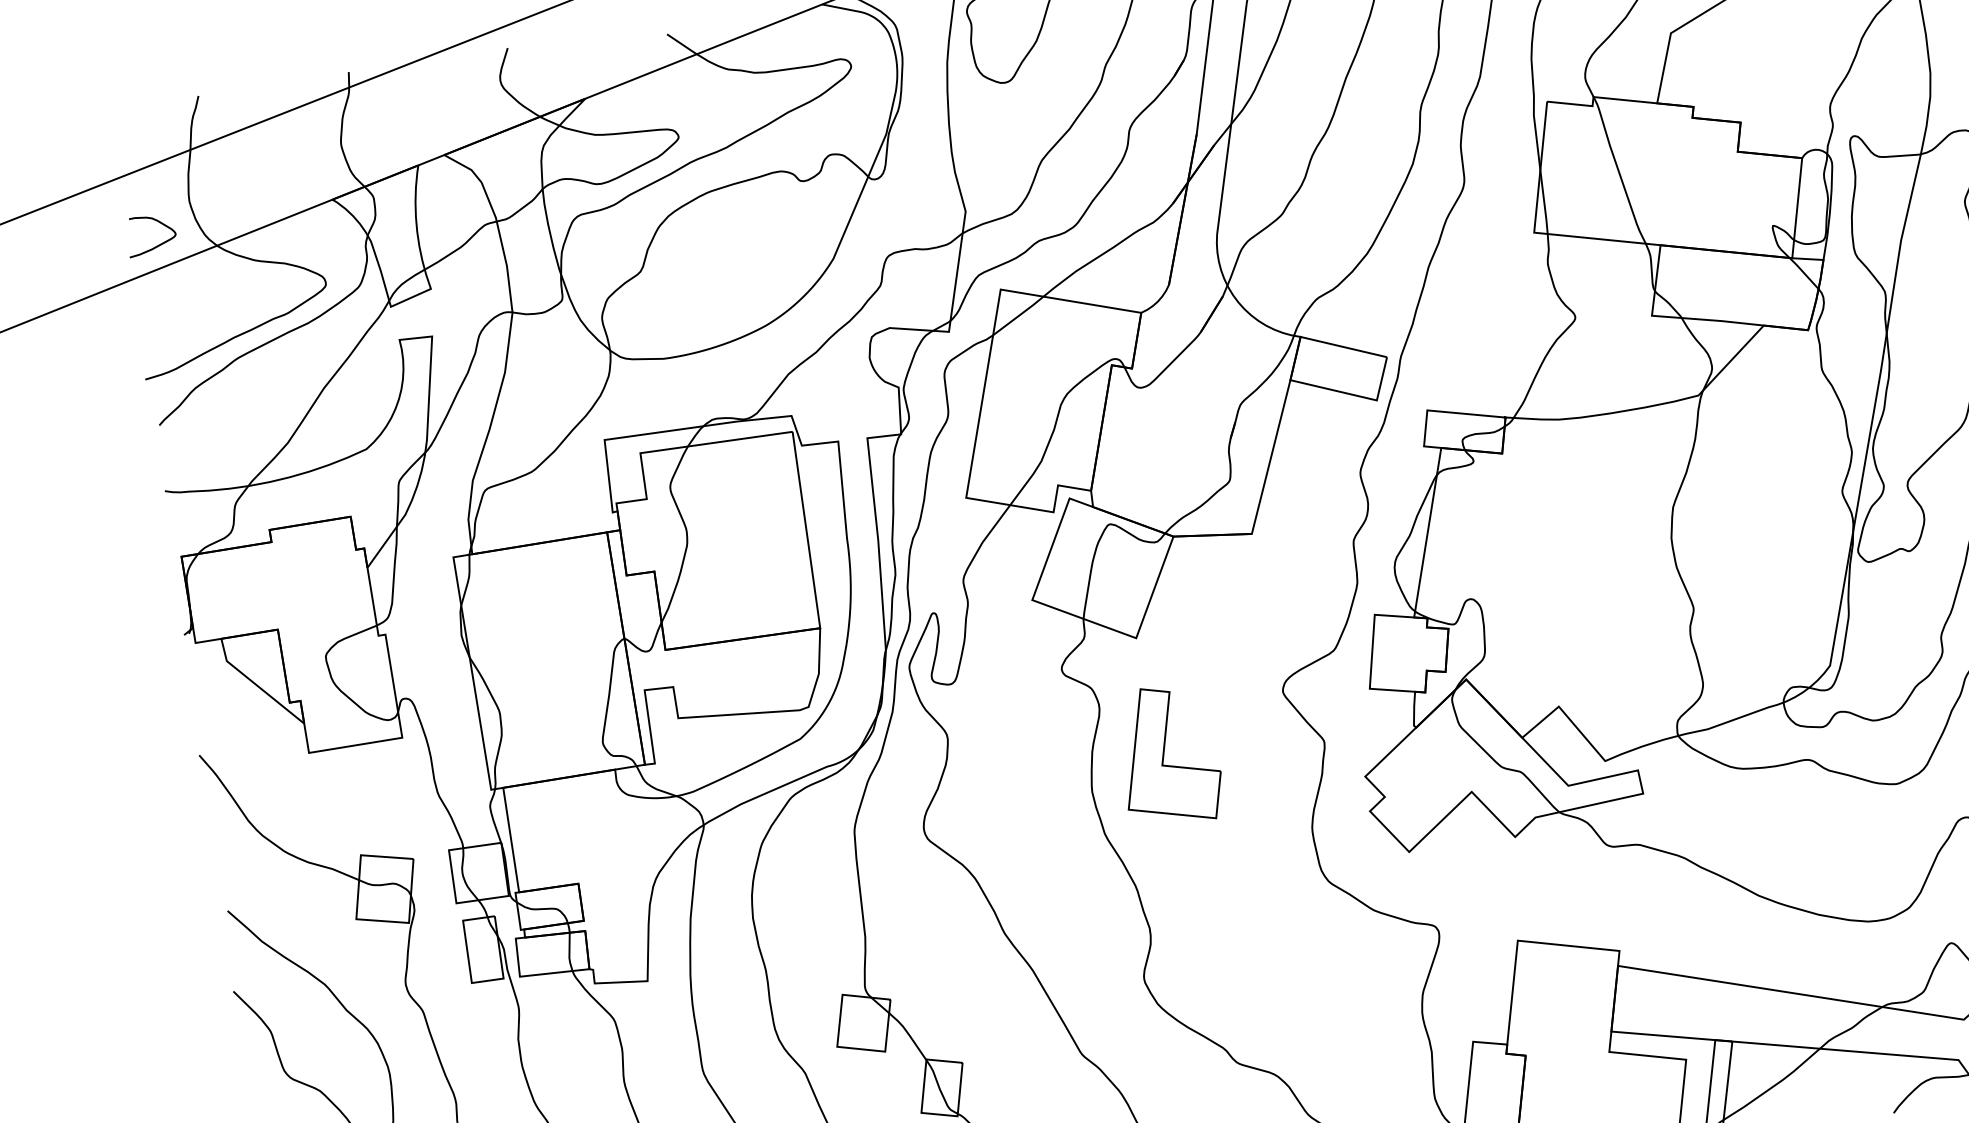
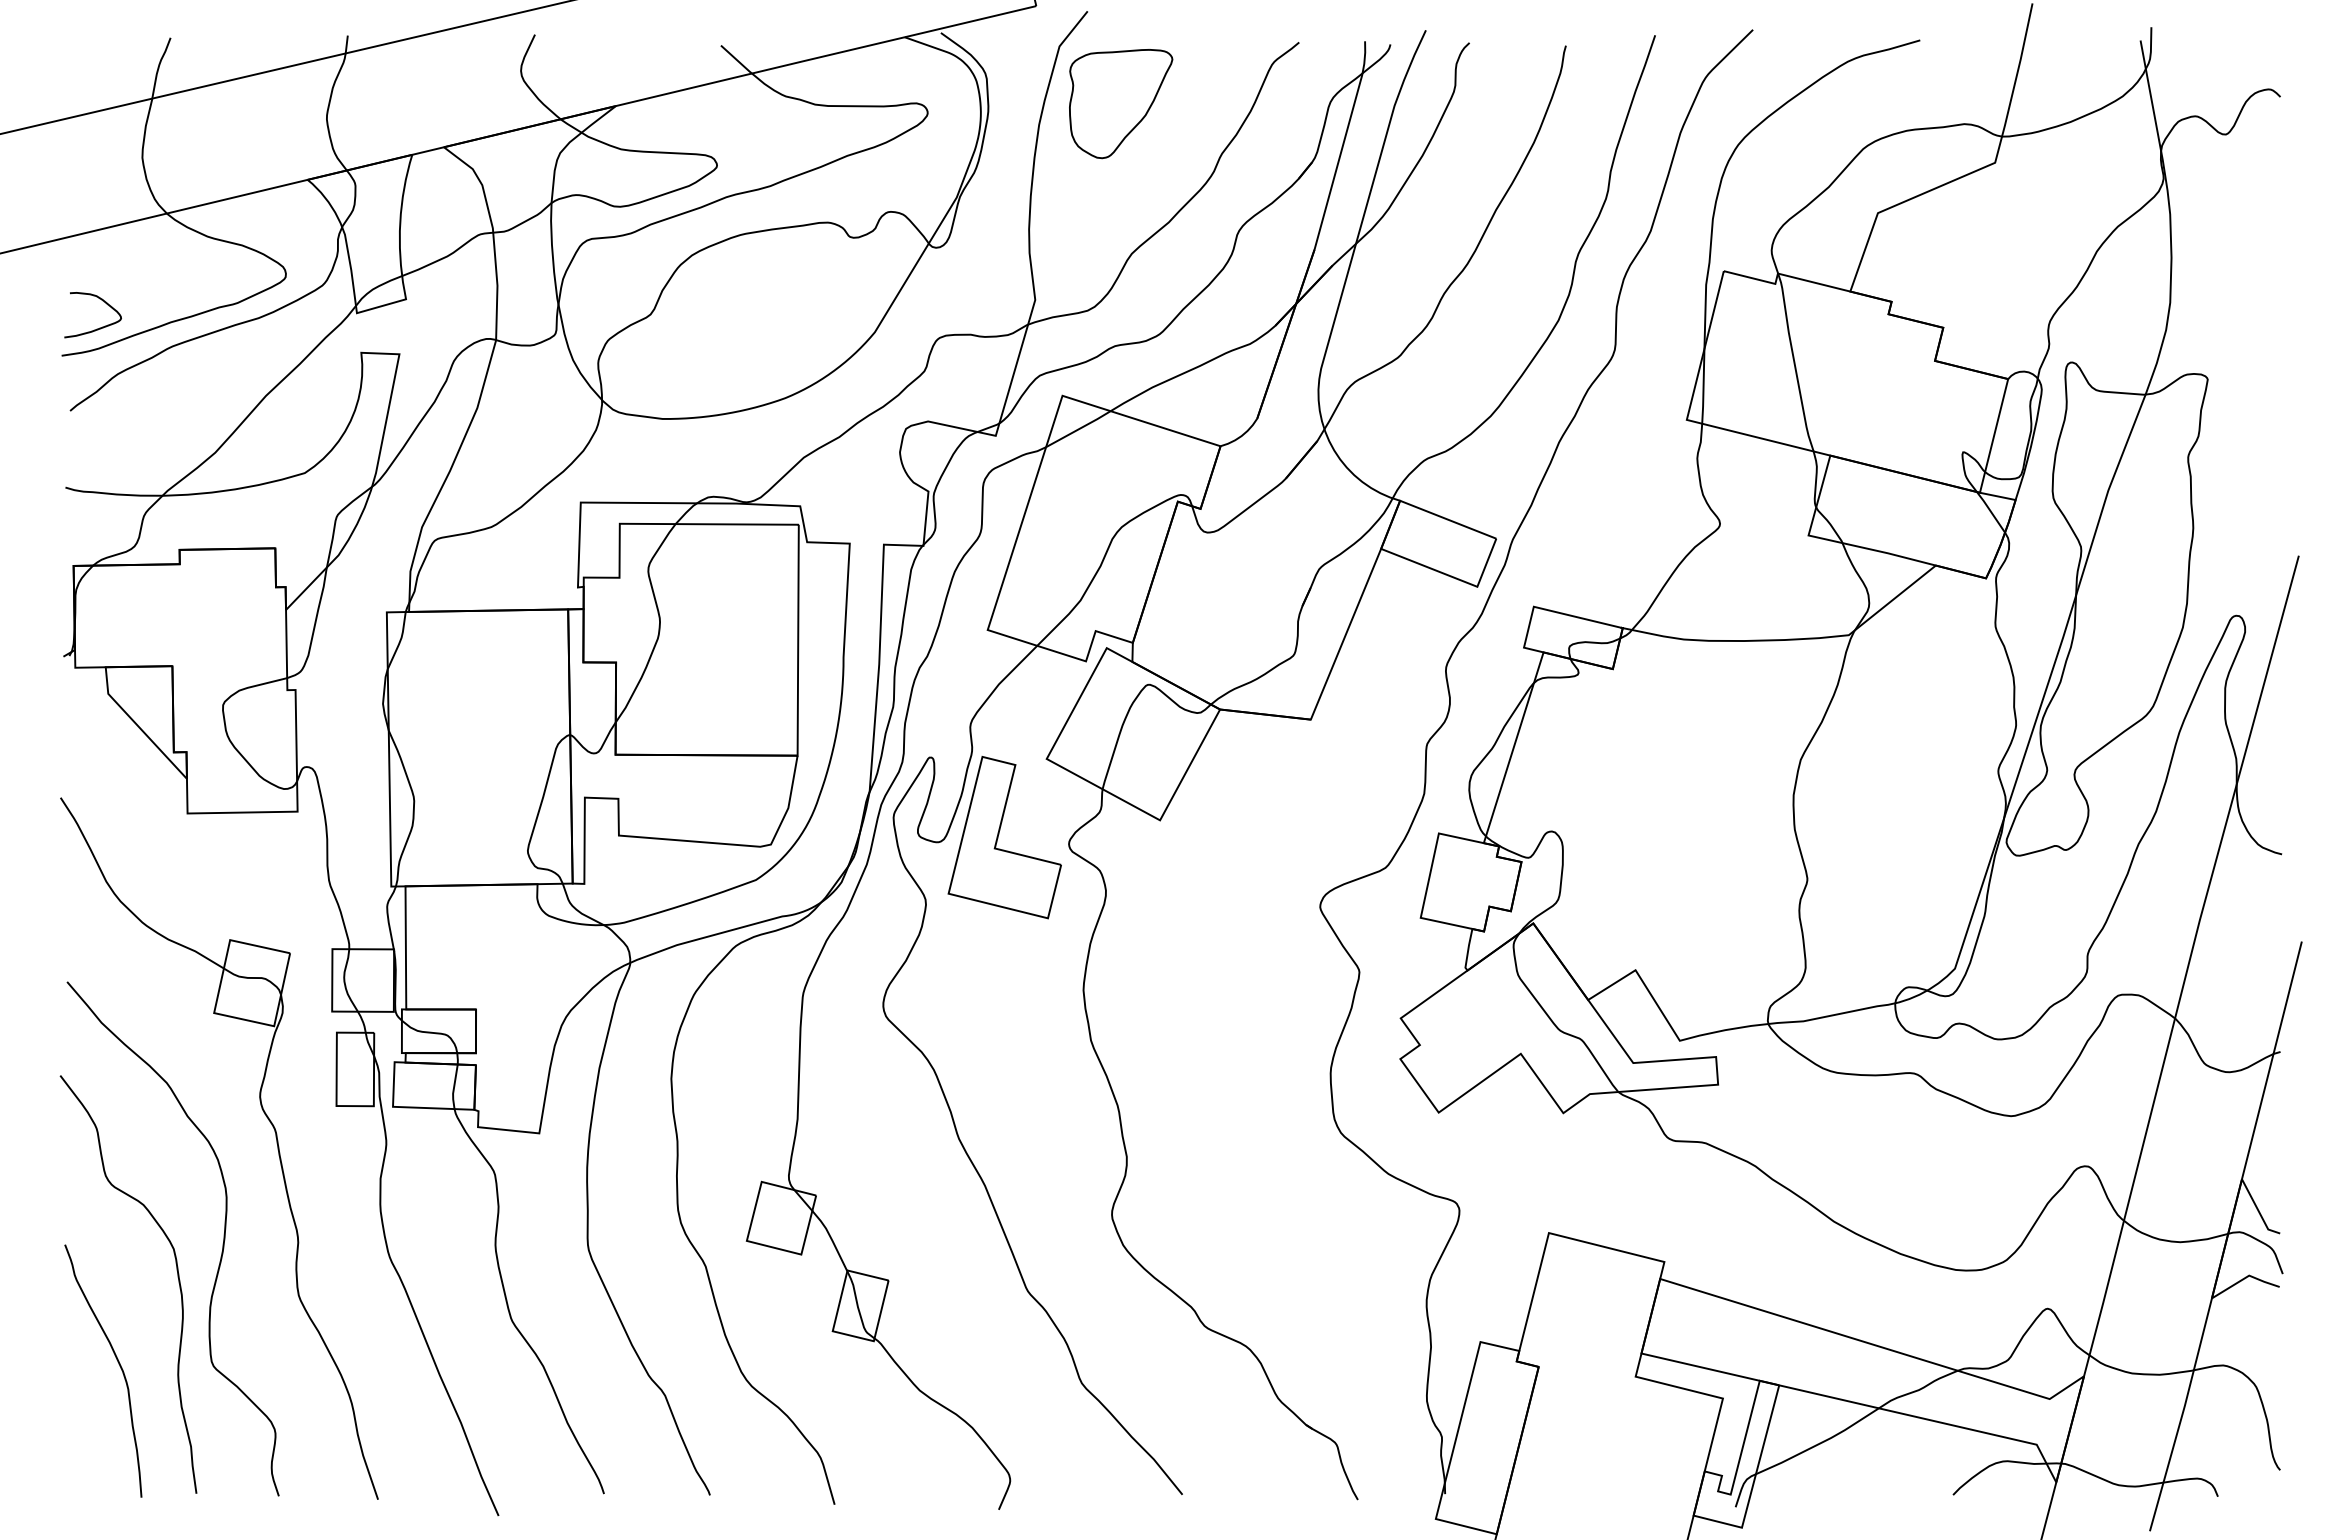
curve: (156, 245) -> (96, 328), moved
part: (1169, 755) -> (1004, 837), moved

